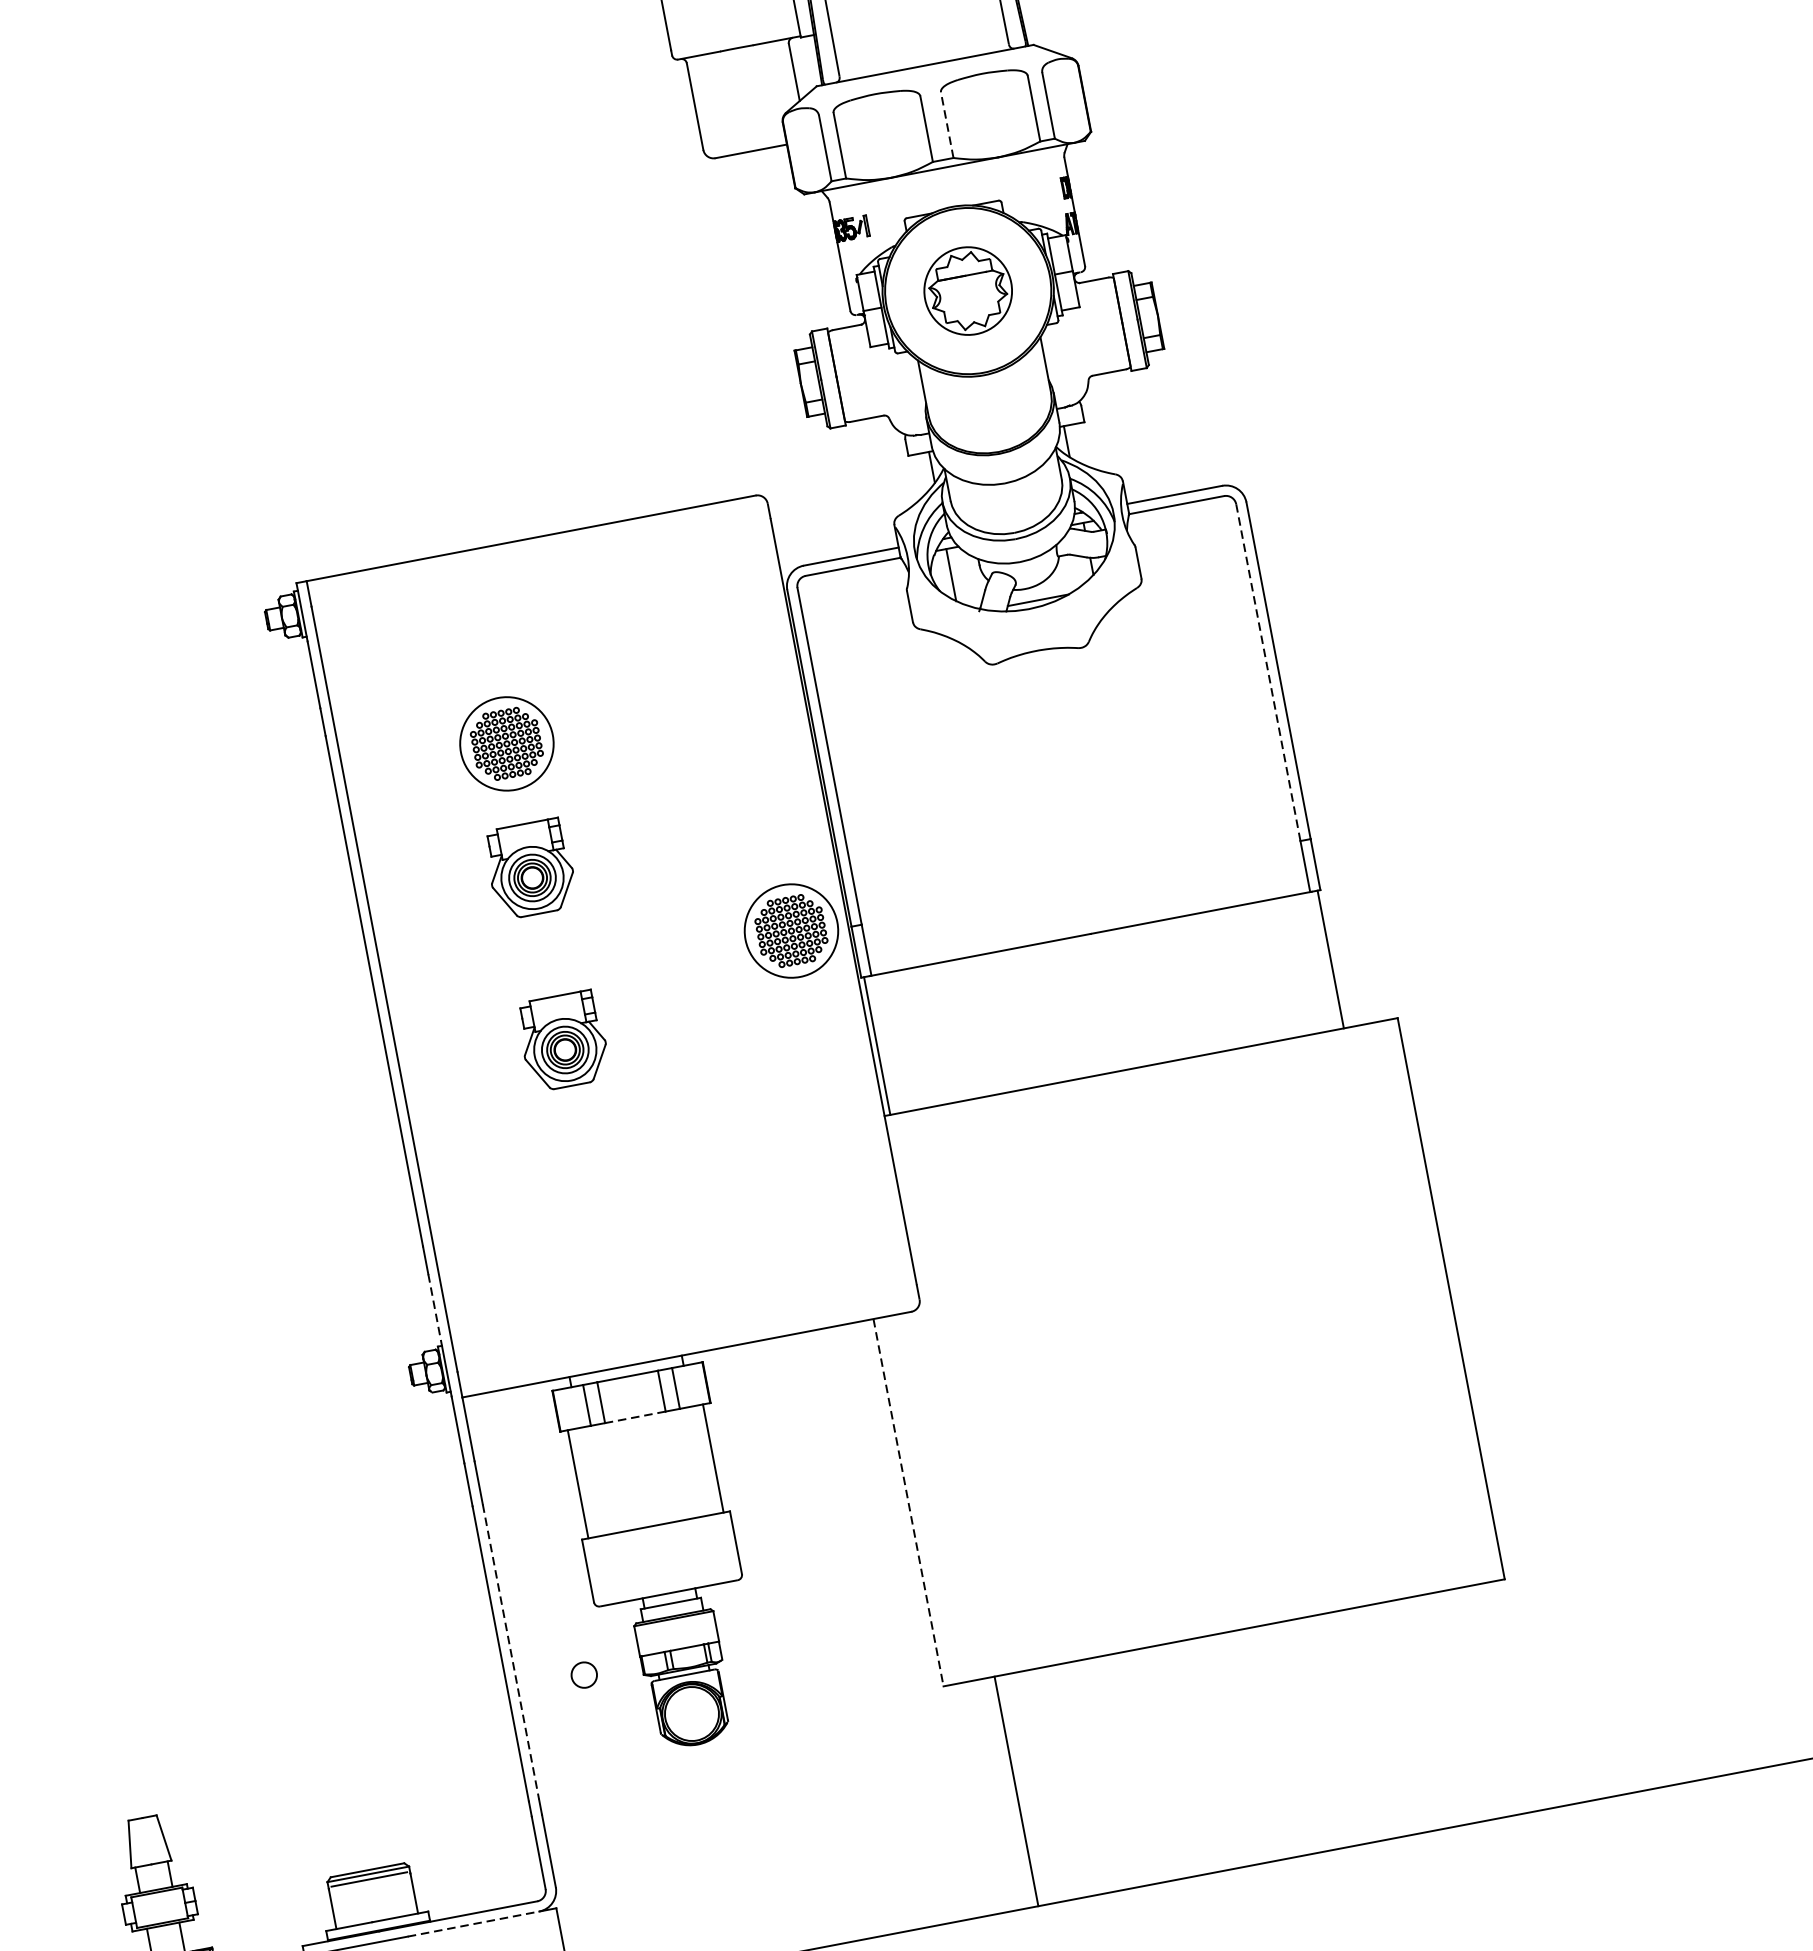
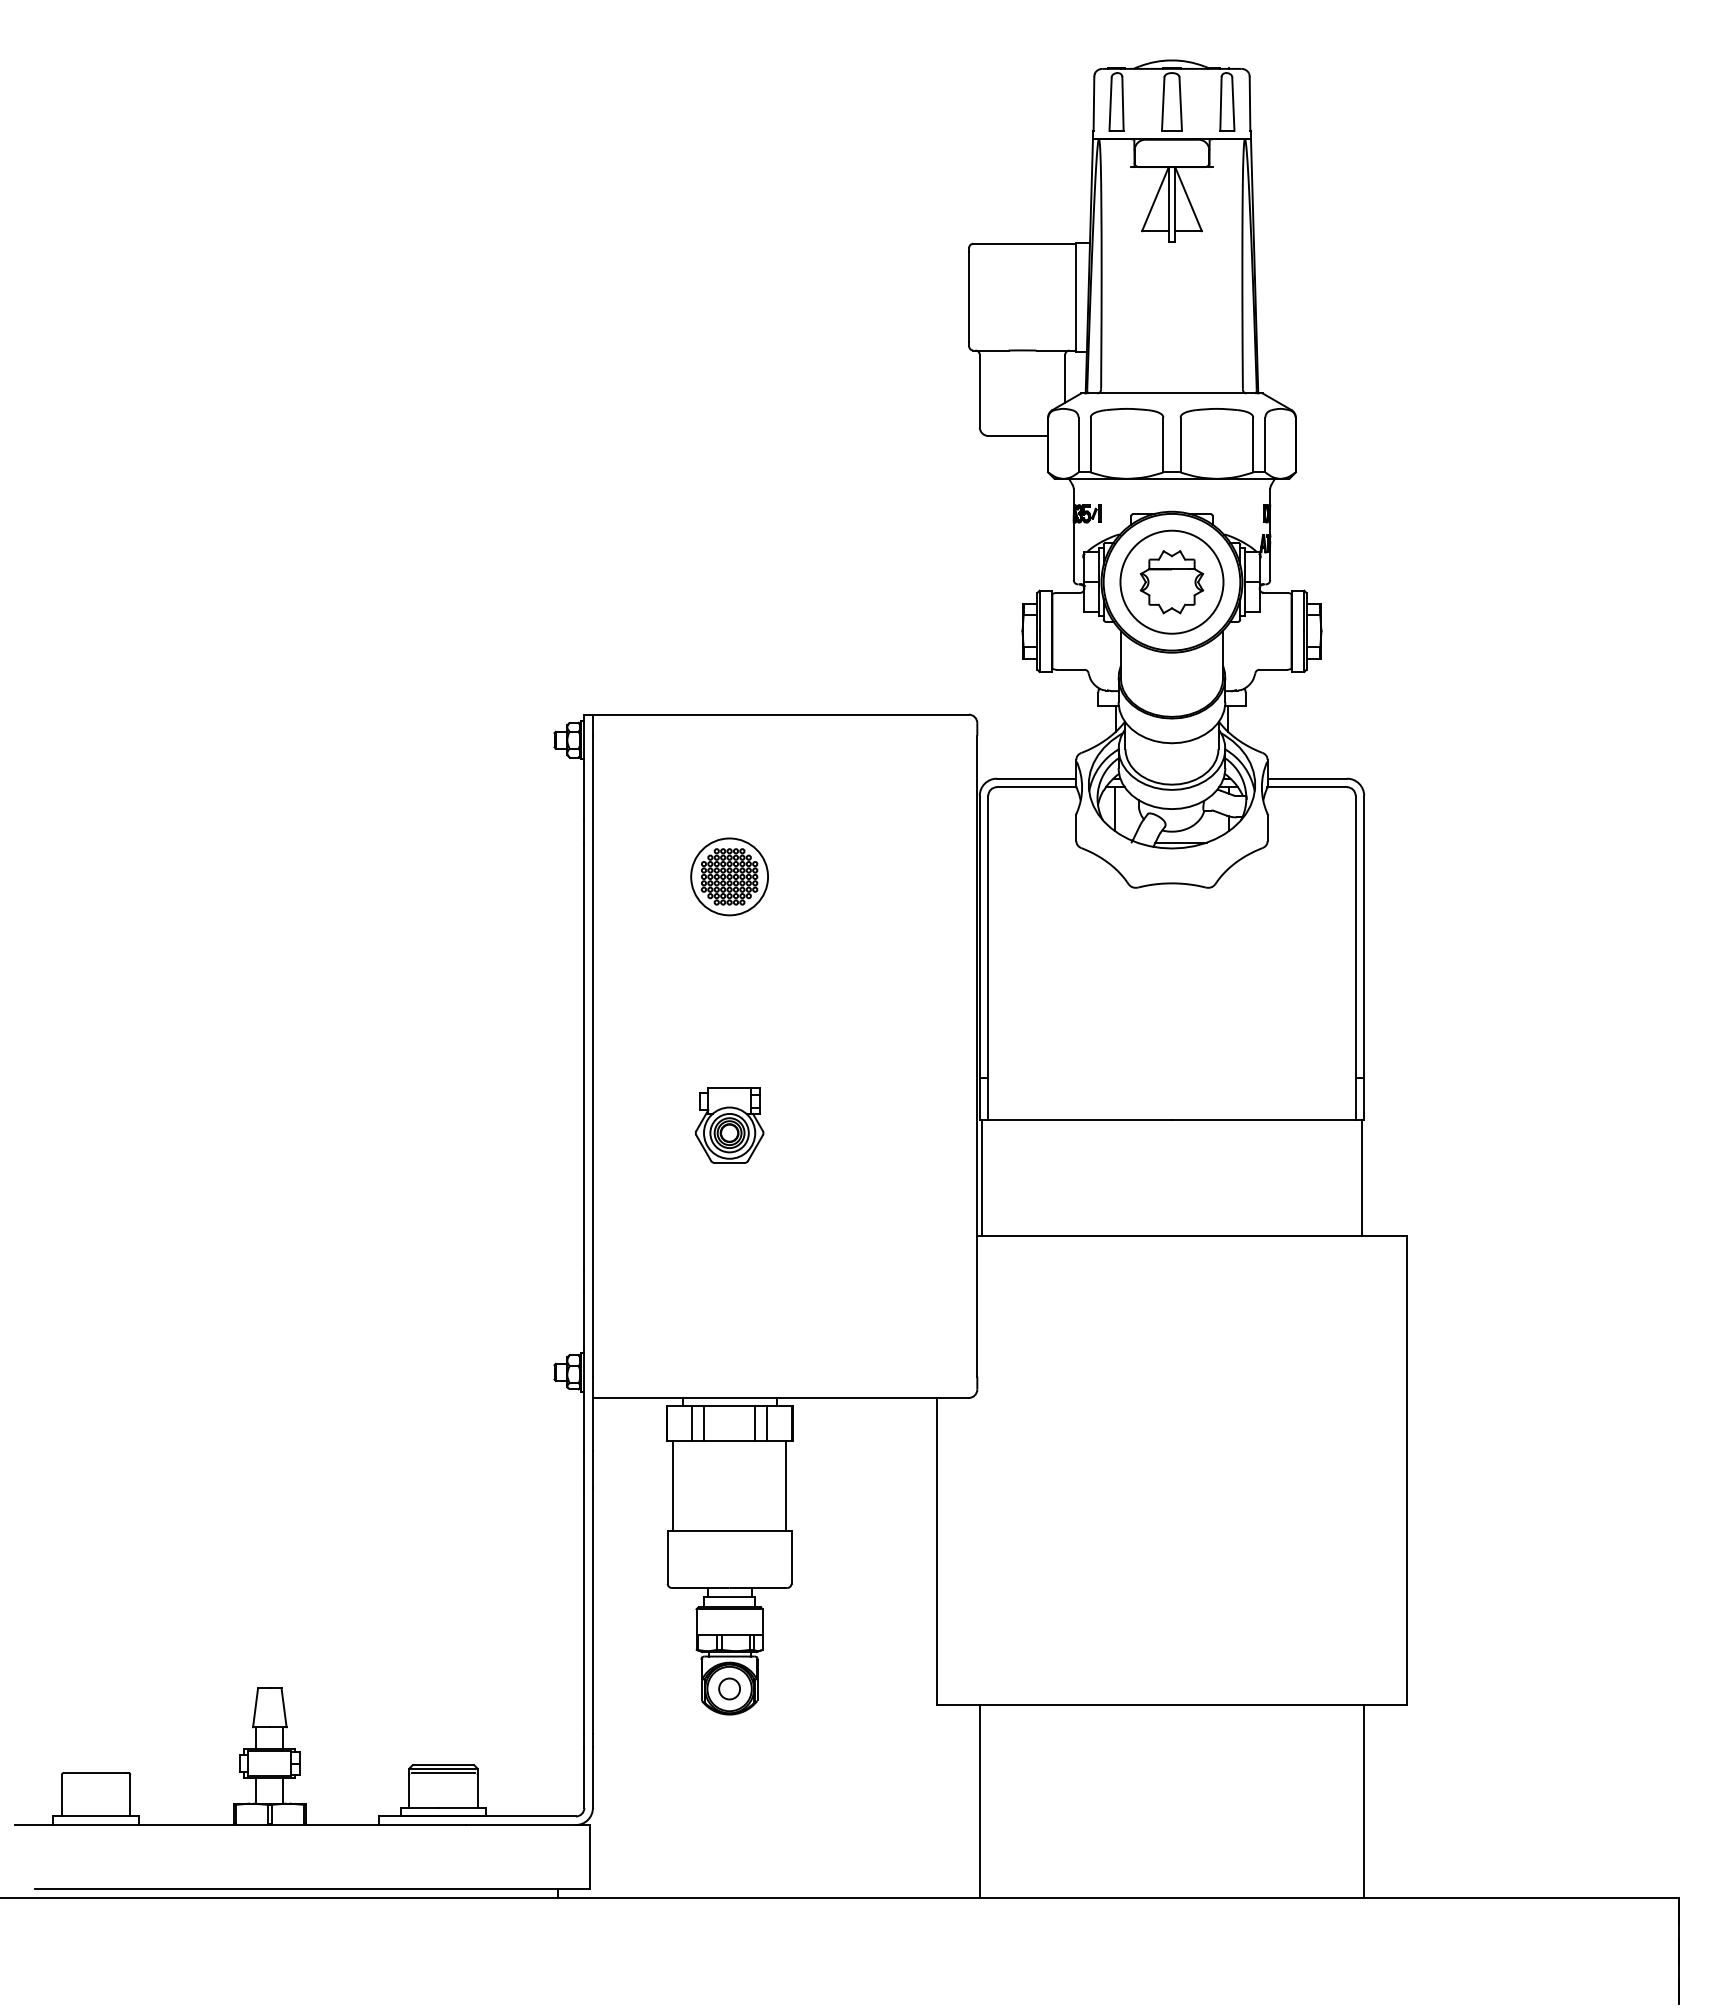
line: (947, 124) -> (1180, 444), dashed -> solid
circle: (967, 290) -> (1171, 581), size x1.43
line: (1268, 672) -> (1355, 936), dashed -> solid
part: (530, 868) -> (729, 981), removed
part: (791, 930) -> (930, 1071), removed
line: (434, 1308) -> (584, 1321), dashed -> solid
line: (635, 1417) -> (729, 1440), dashed -> solid
line: (908, 1502) -> (937, 1551), dashed -> solid
line: (510, 1652) -> (592, 1611), dashed -> solid
circle: (584, 1674) -> (729, 1688), moved
line: (1476, 1703) -> (1364, 1801), added
line: (474, 1924) -> (521, 1825), dashed -> solid

